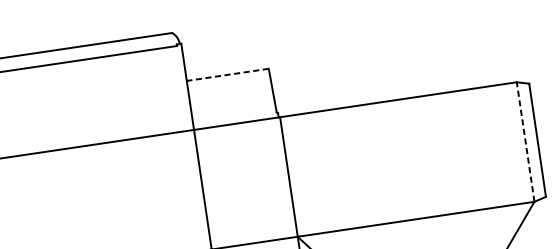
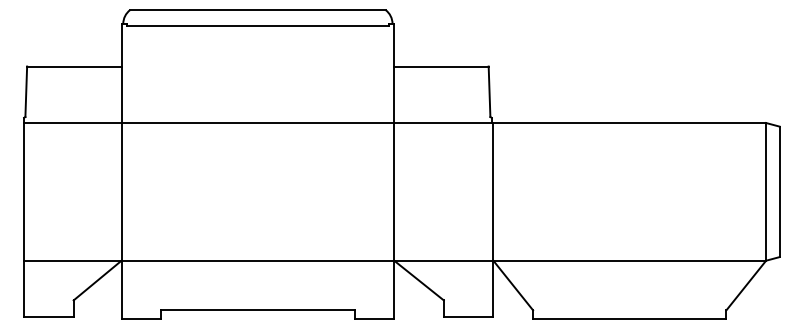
line: (226, 74) -> (440, 66), dashed -> solid
line: (525, 141) -> (766, 191), dashed -> solid

